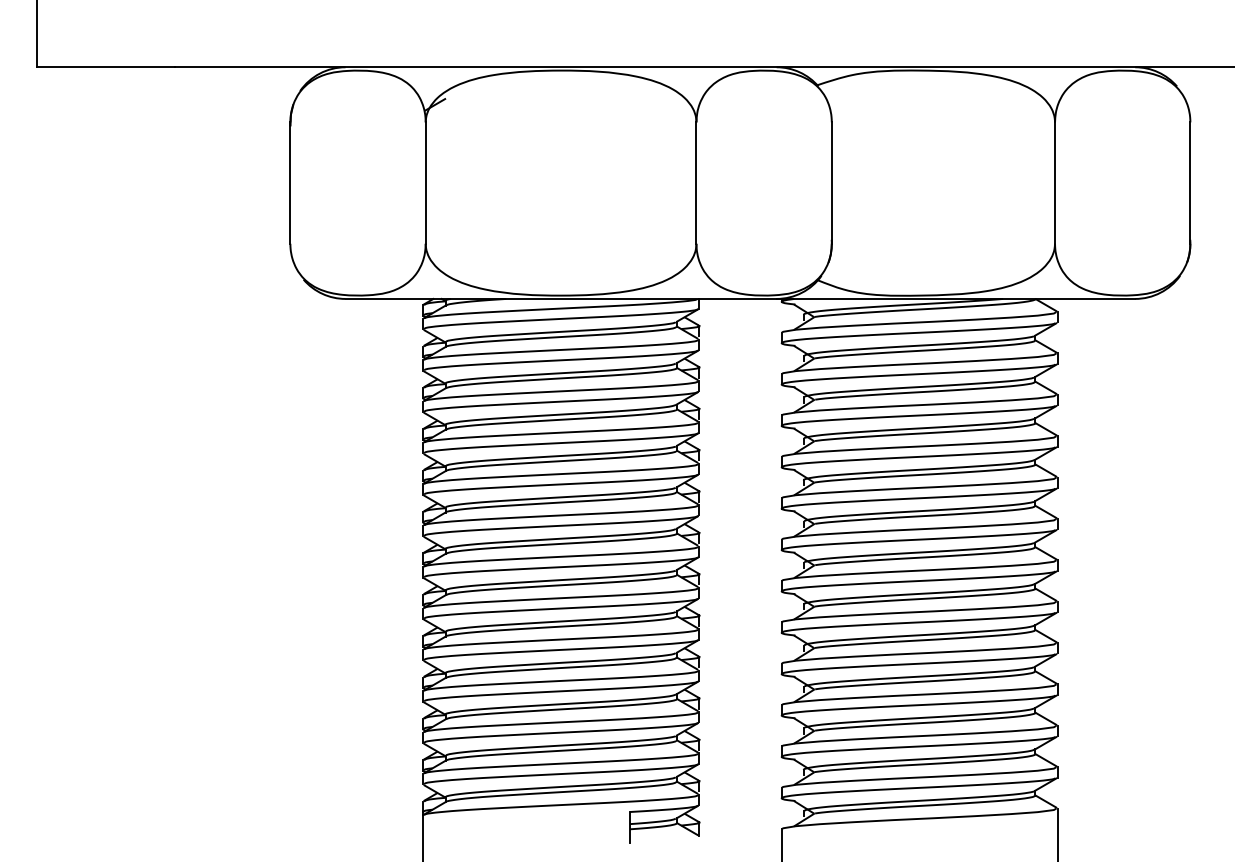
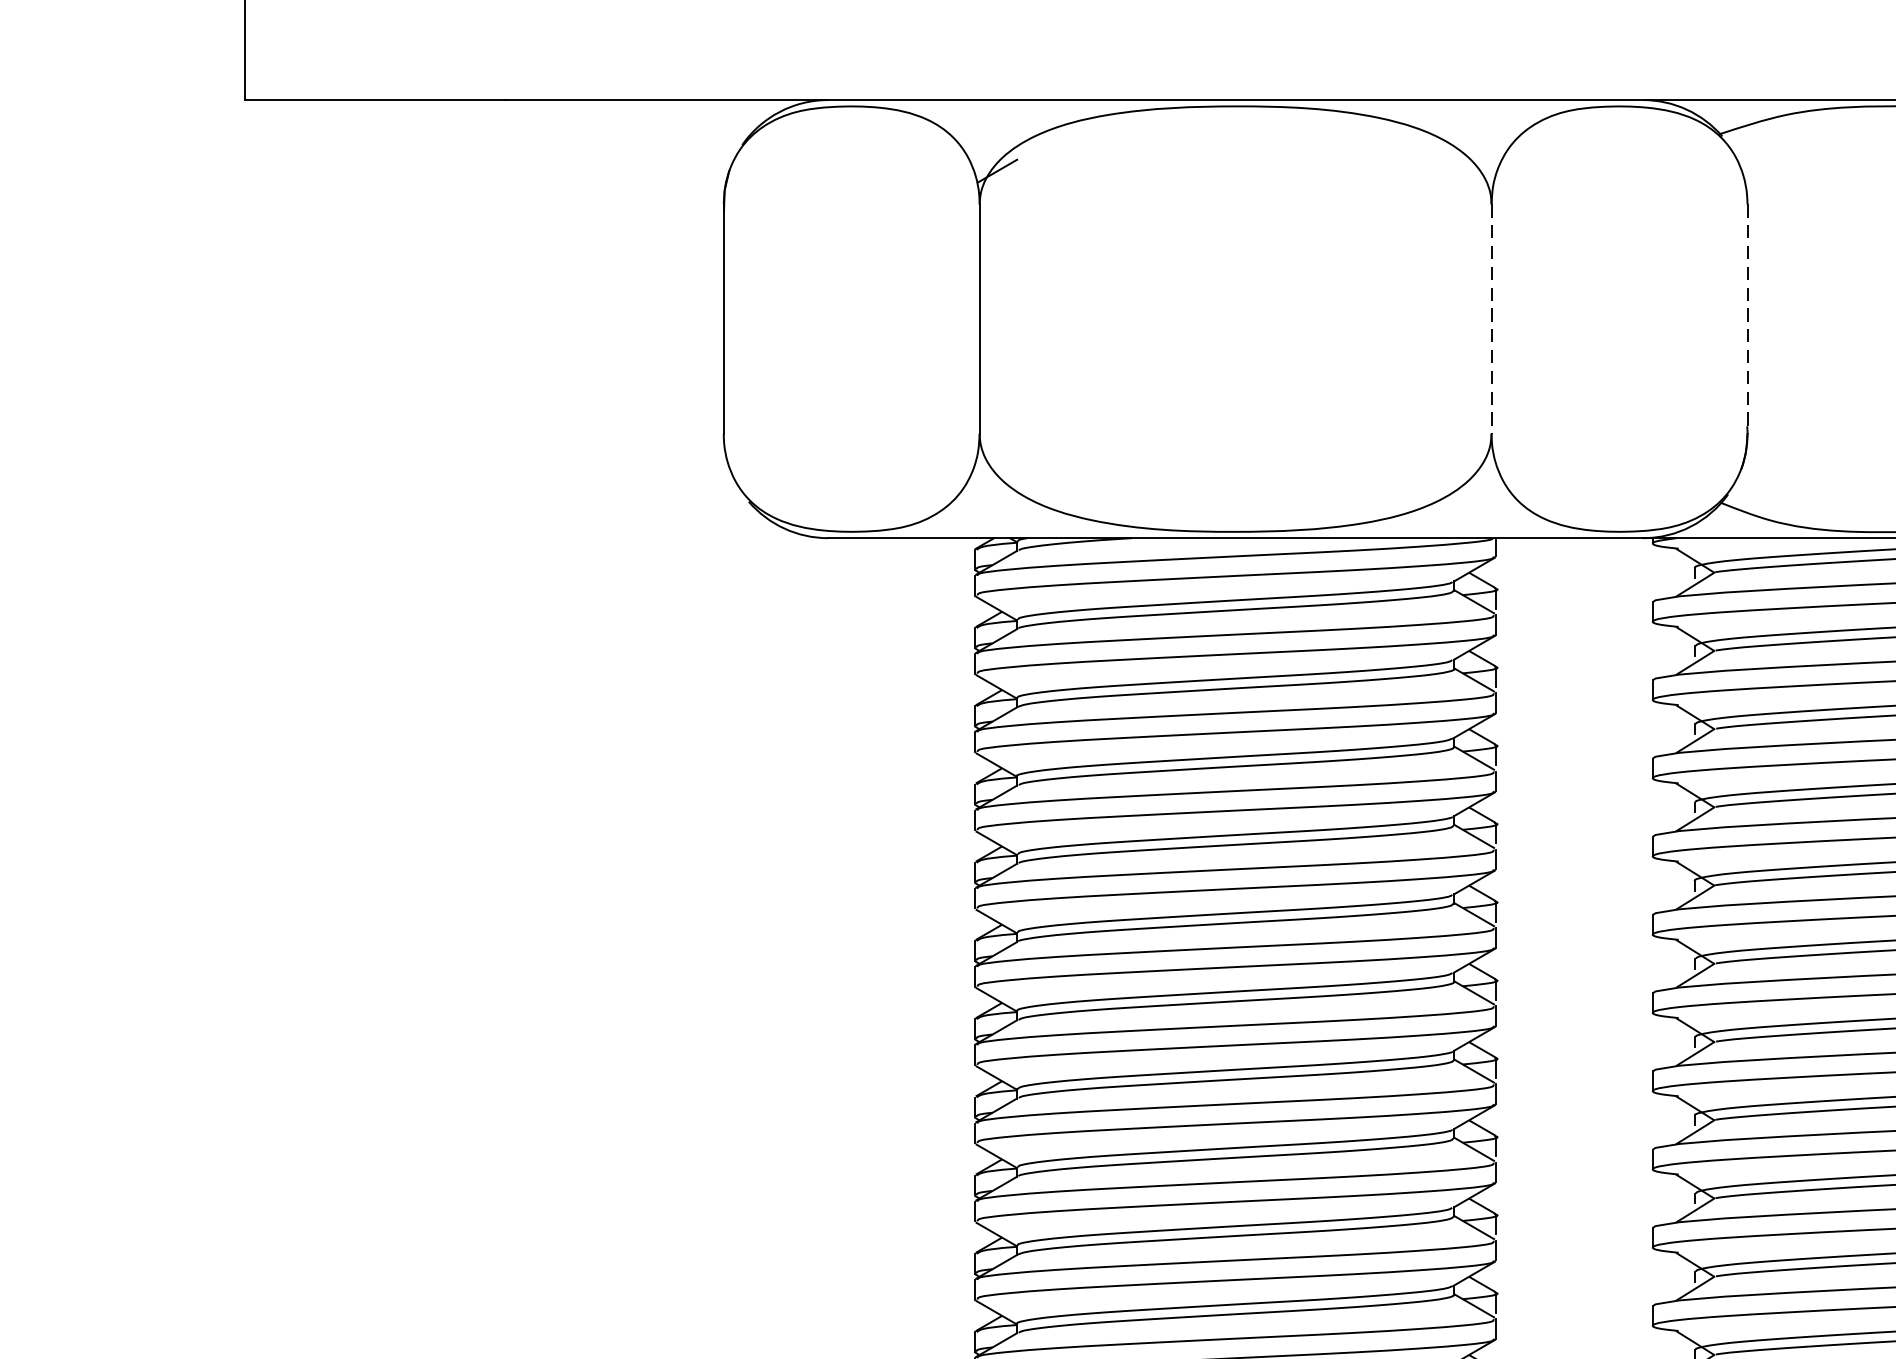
line: (696, 183) -> (1491, 319), solid -> dashed
line: (831, 183) -> (1746, 319), solid -> dashed

